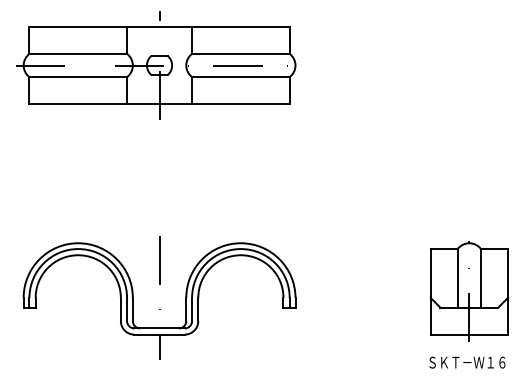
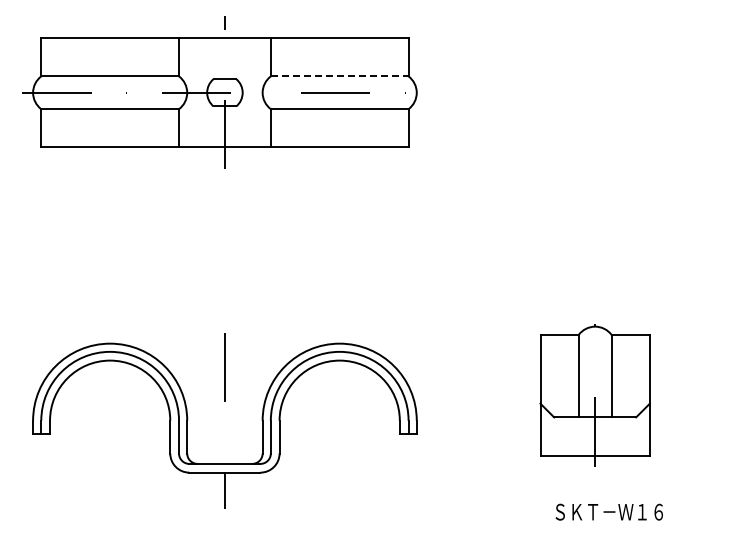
line: (240, 53) -> (339, 76), solid -> dashed
part: (468, 292) -> (594, 395), moved
text: (466, 362) -> (608, 511), moved

